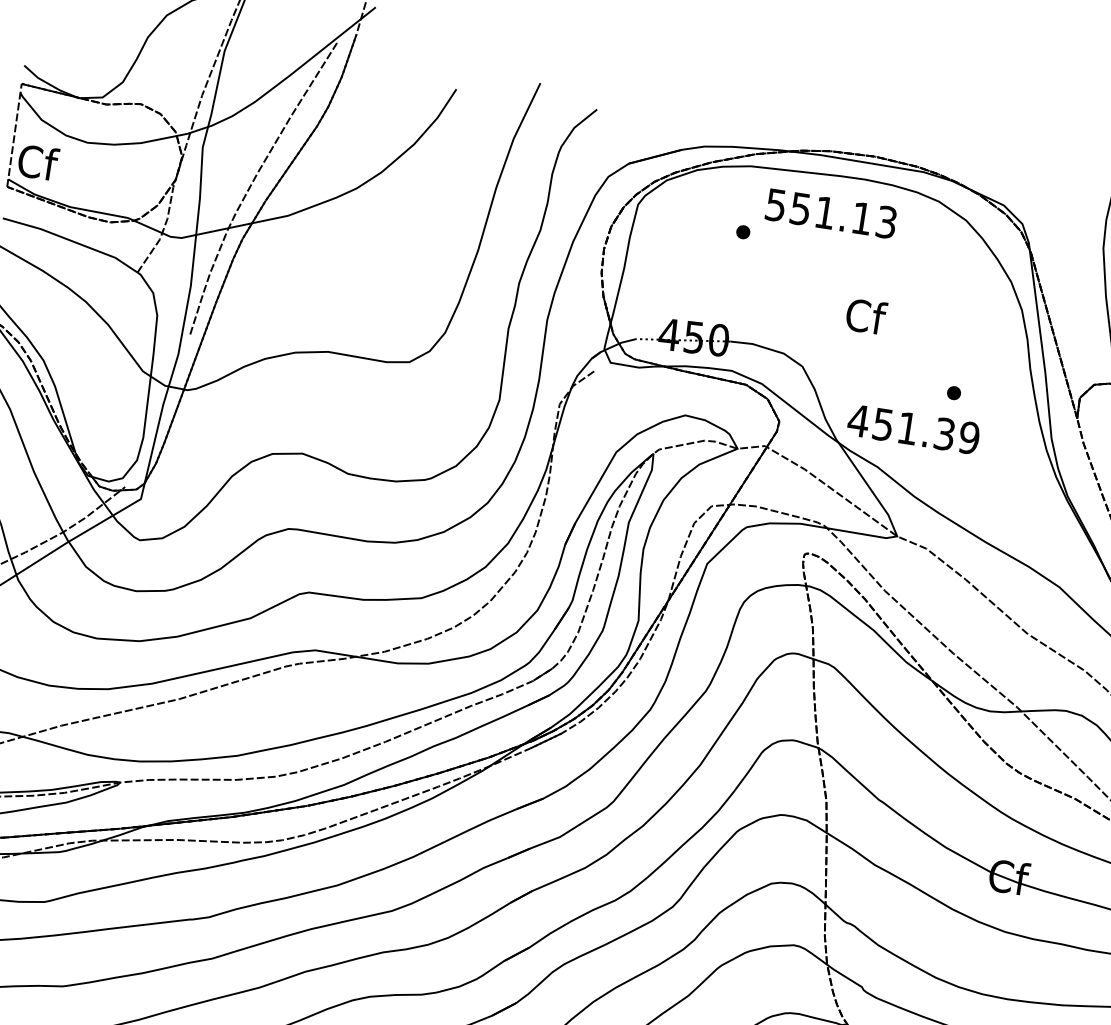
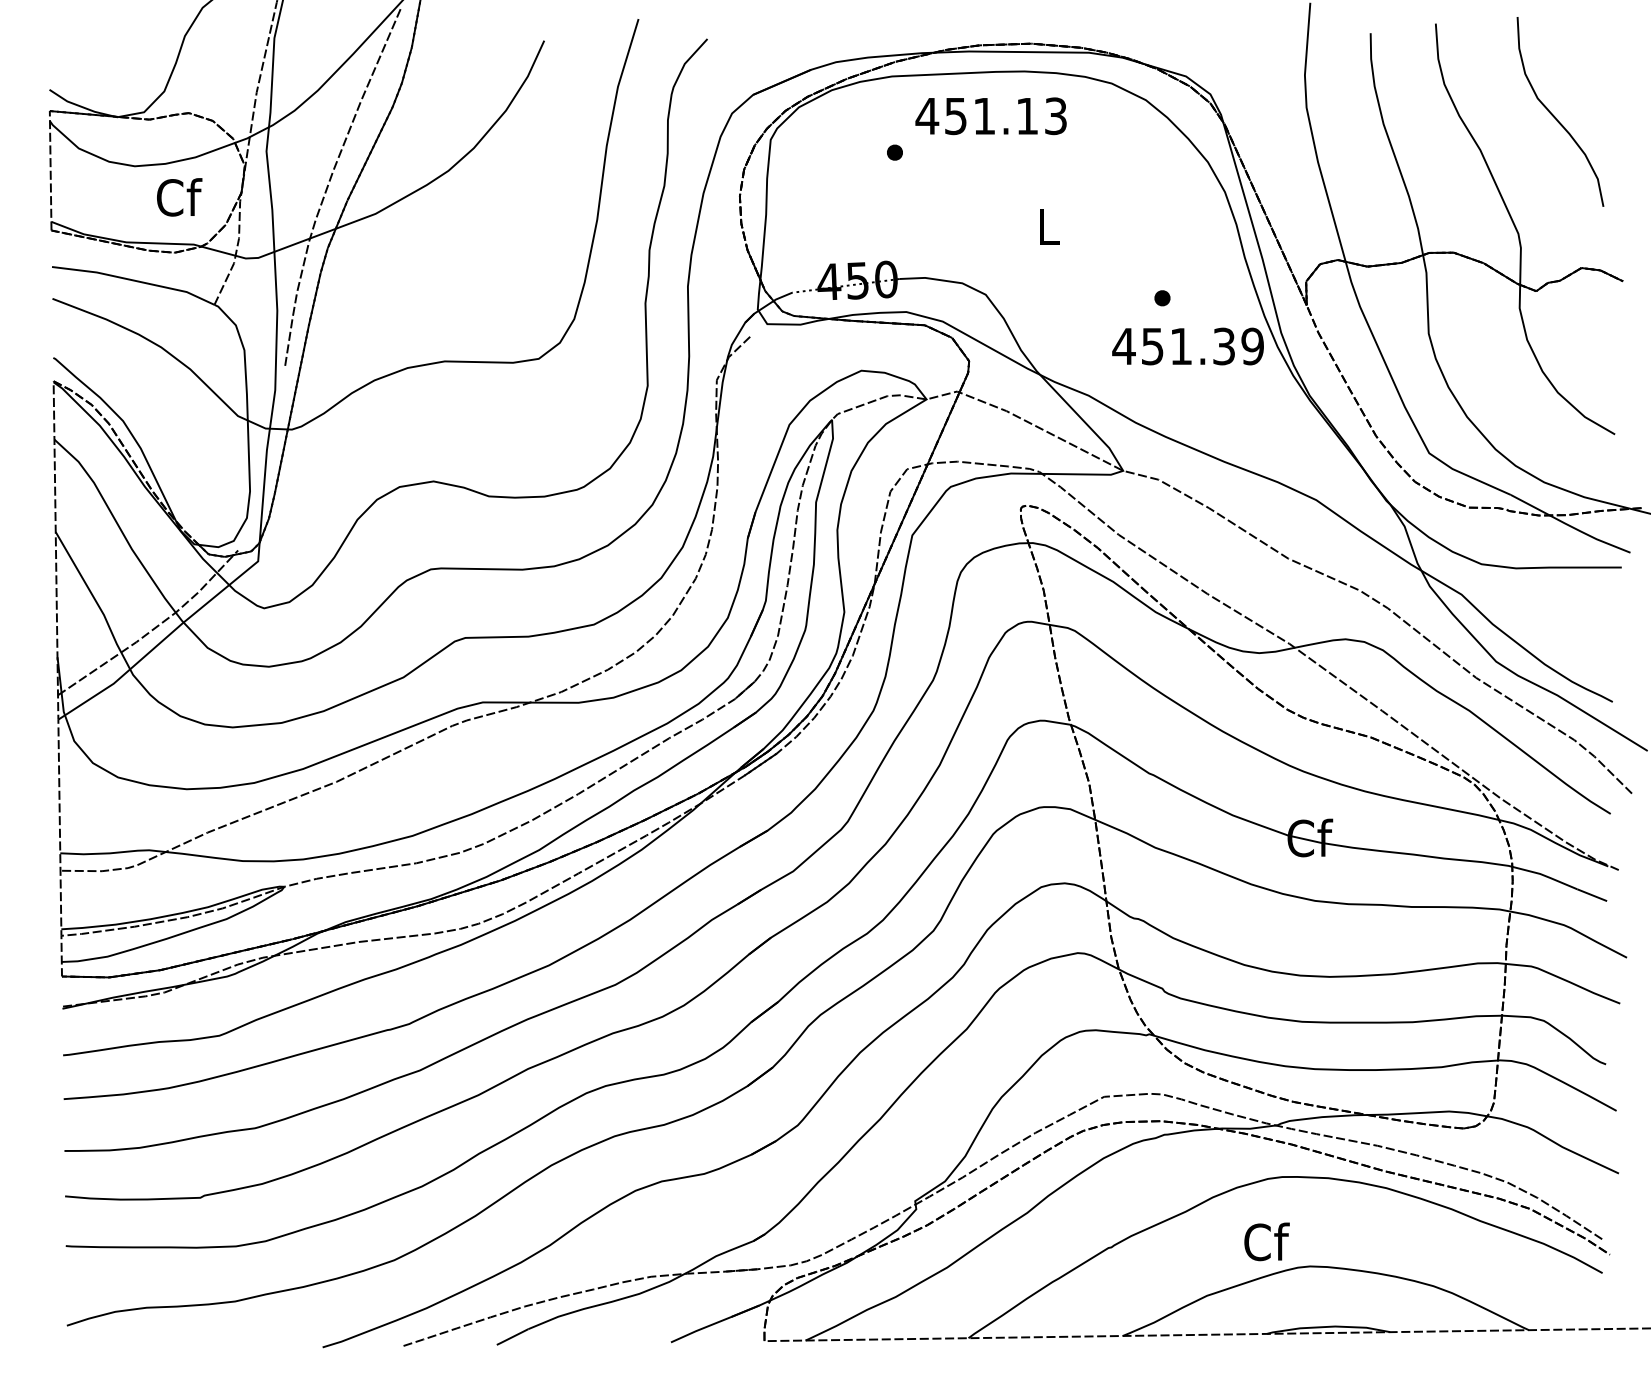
text: (38, 162) -> (179, 197), moved
text: (776, 205) -> (927, 116), 551.13 -> 451.13
text: (866, 316) -> (1049, 226), Cf -> L
text: (913, 429) -> (1187, 346), moved

